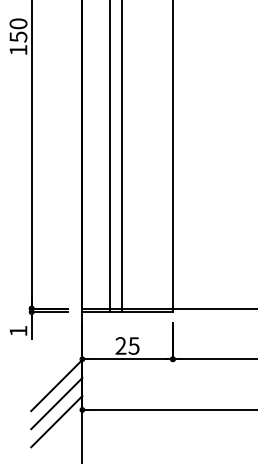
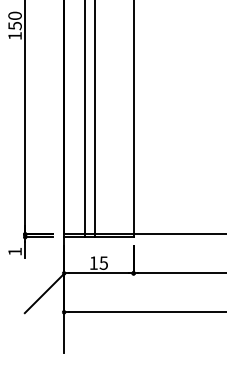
text: (120, 345) -> (93, 262), 25 -> 15
line: (56, 403) -> (44, 307), removed
line: (56, 420) -> (44, 320), removed

